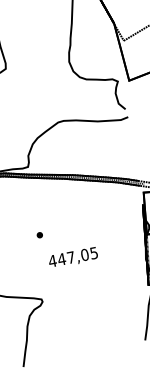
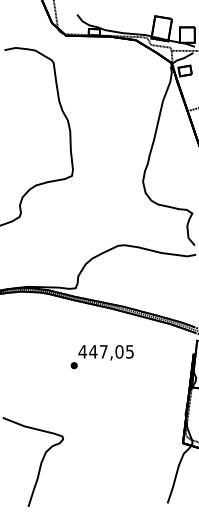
text: (72, 257) -> (105, 352), moved

